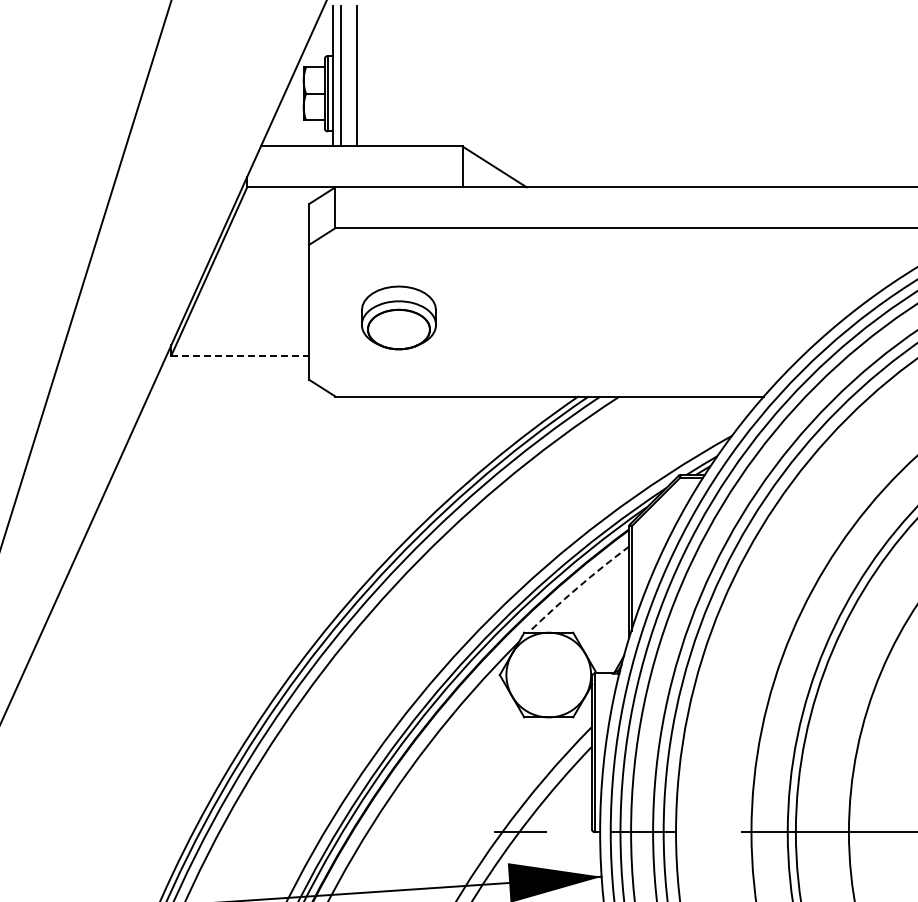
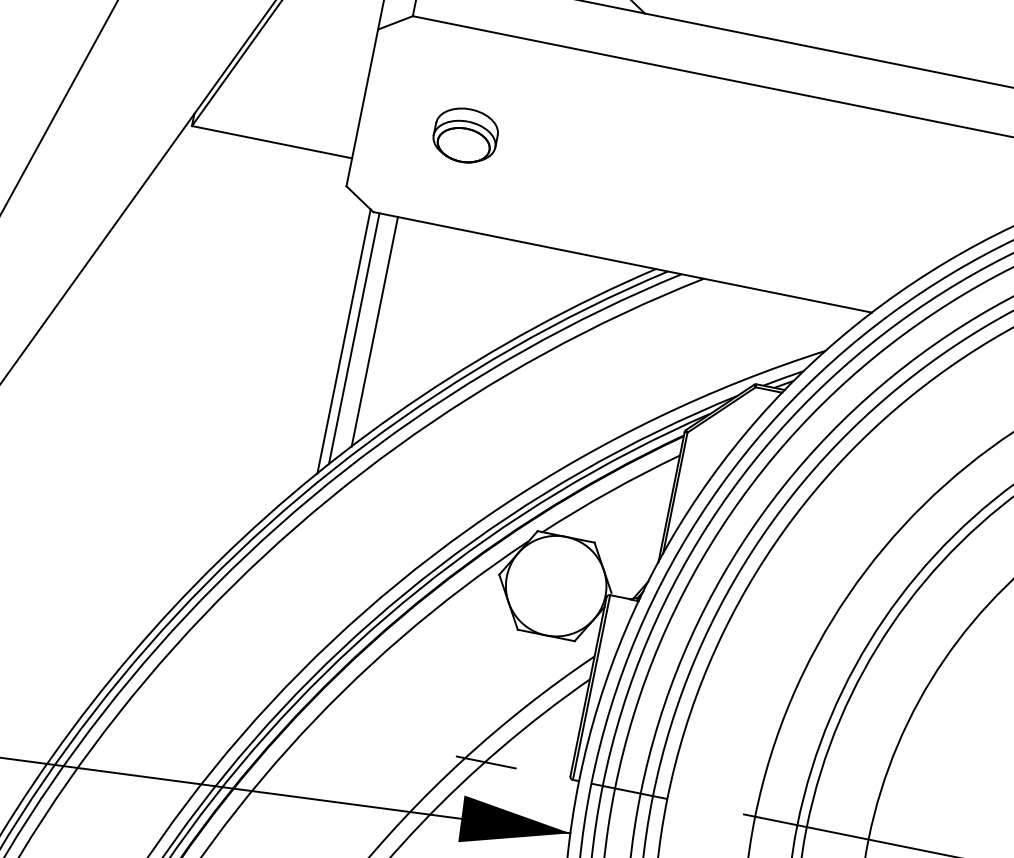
part: (398, 317) -> (465, 134), size x0.71
line: (240, 355) -> (272, 142), dashed -> solid
line: (356, 494) -> (374, 331), added
line: (340, 504) -> (353, 338), added
line: (332, 507) -> (343, 340), added
arc: (577, 587) -> (610, 491), dashed -> solid

